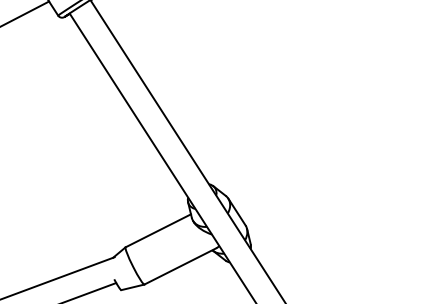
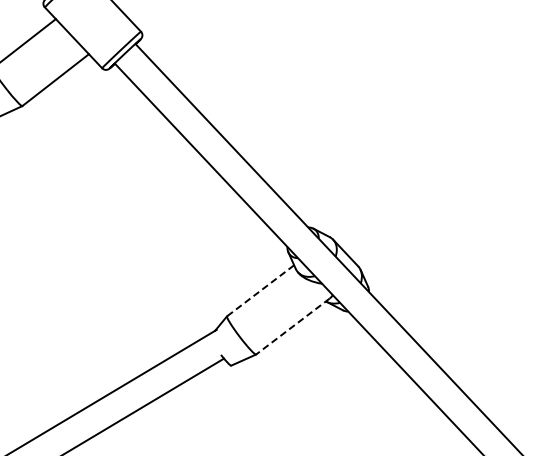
line: (158, 231) -> (260, 291), solid -> dashed
line: (179, 266) -> (292, 326), solid -> dashed

